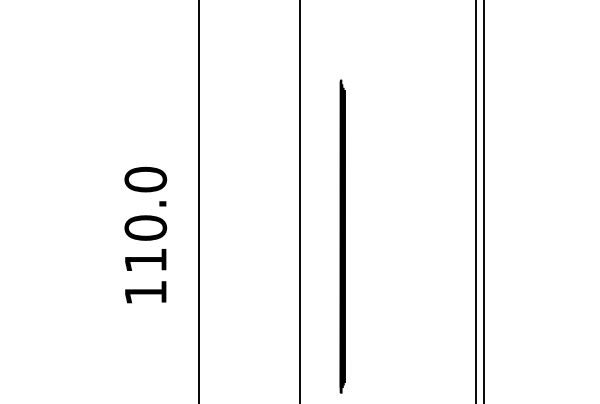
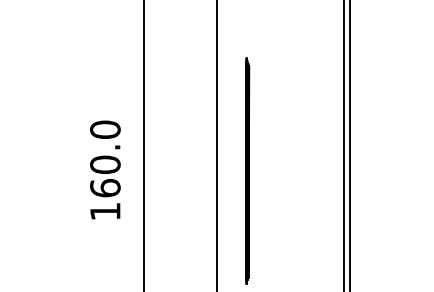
text: (145, 259) -> (105, 187), 110.0 -> 160.0

